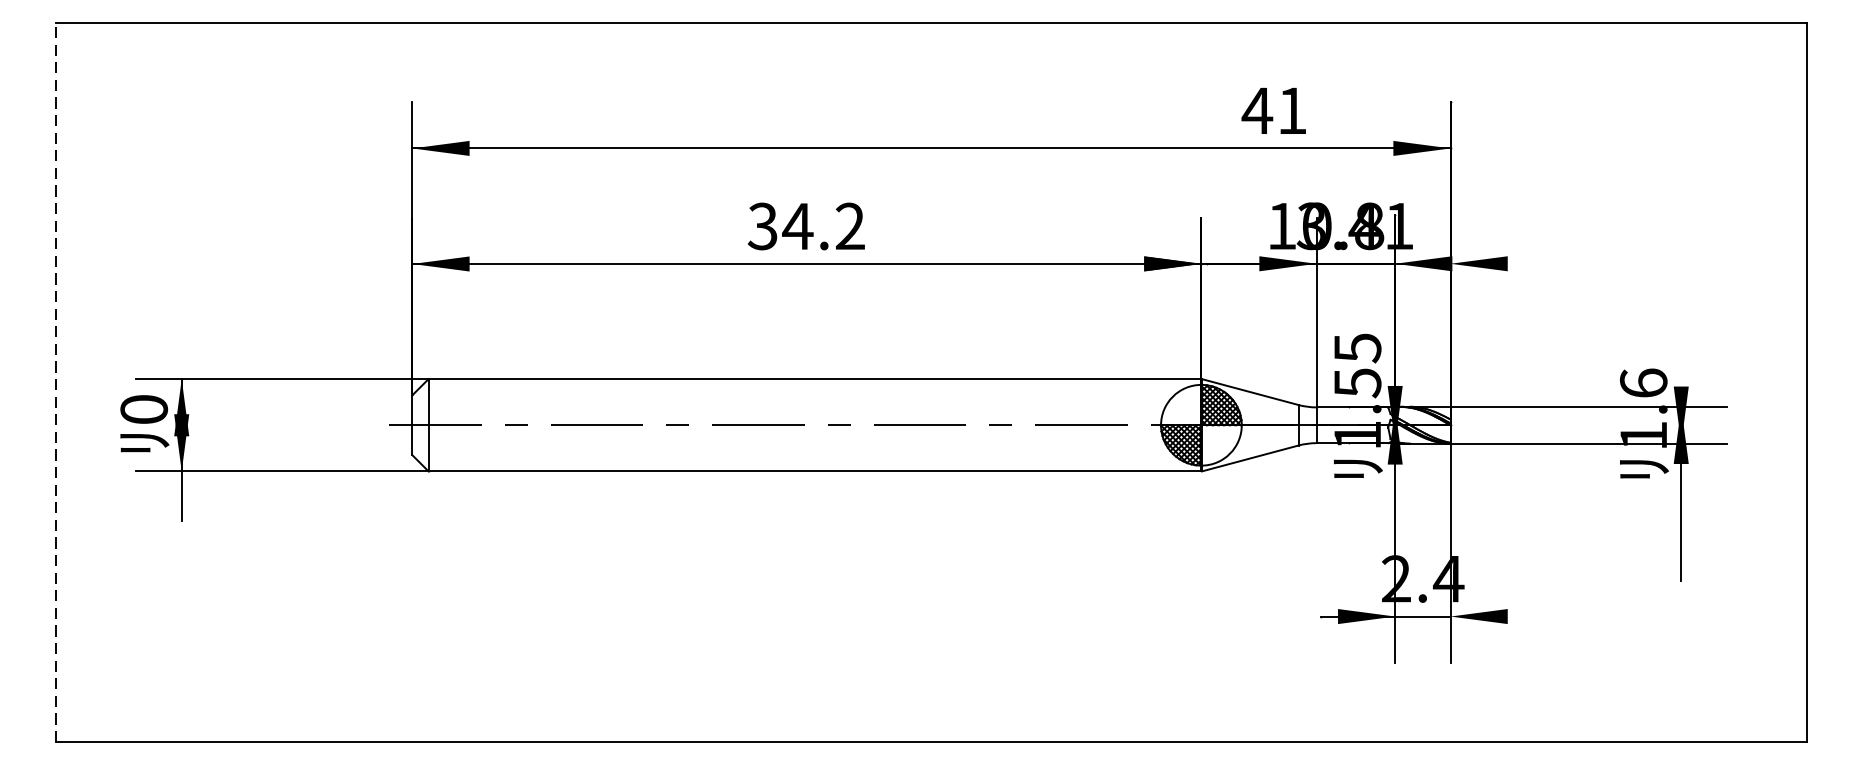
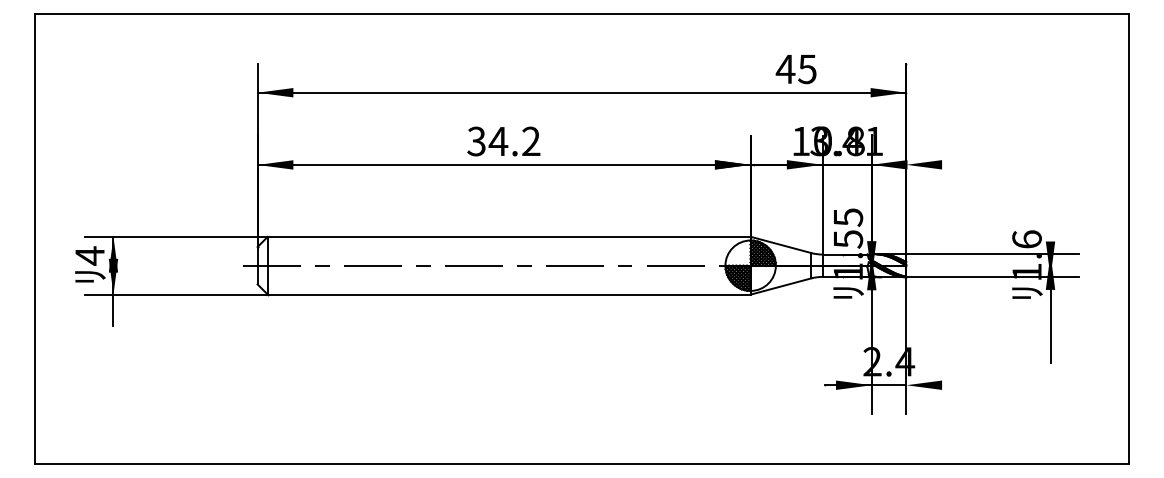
text: (1292, 111) -> (807, 69), 41 -> 45
line: (55, 383) -> (34, 239), dashed -> solid
text: (143, 408) -> (89, 255), 0 -> 4

